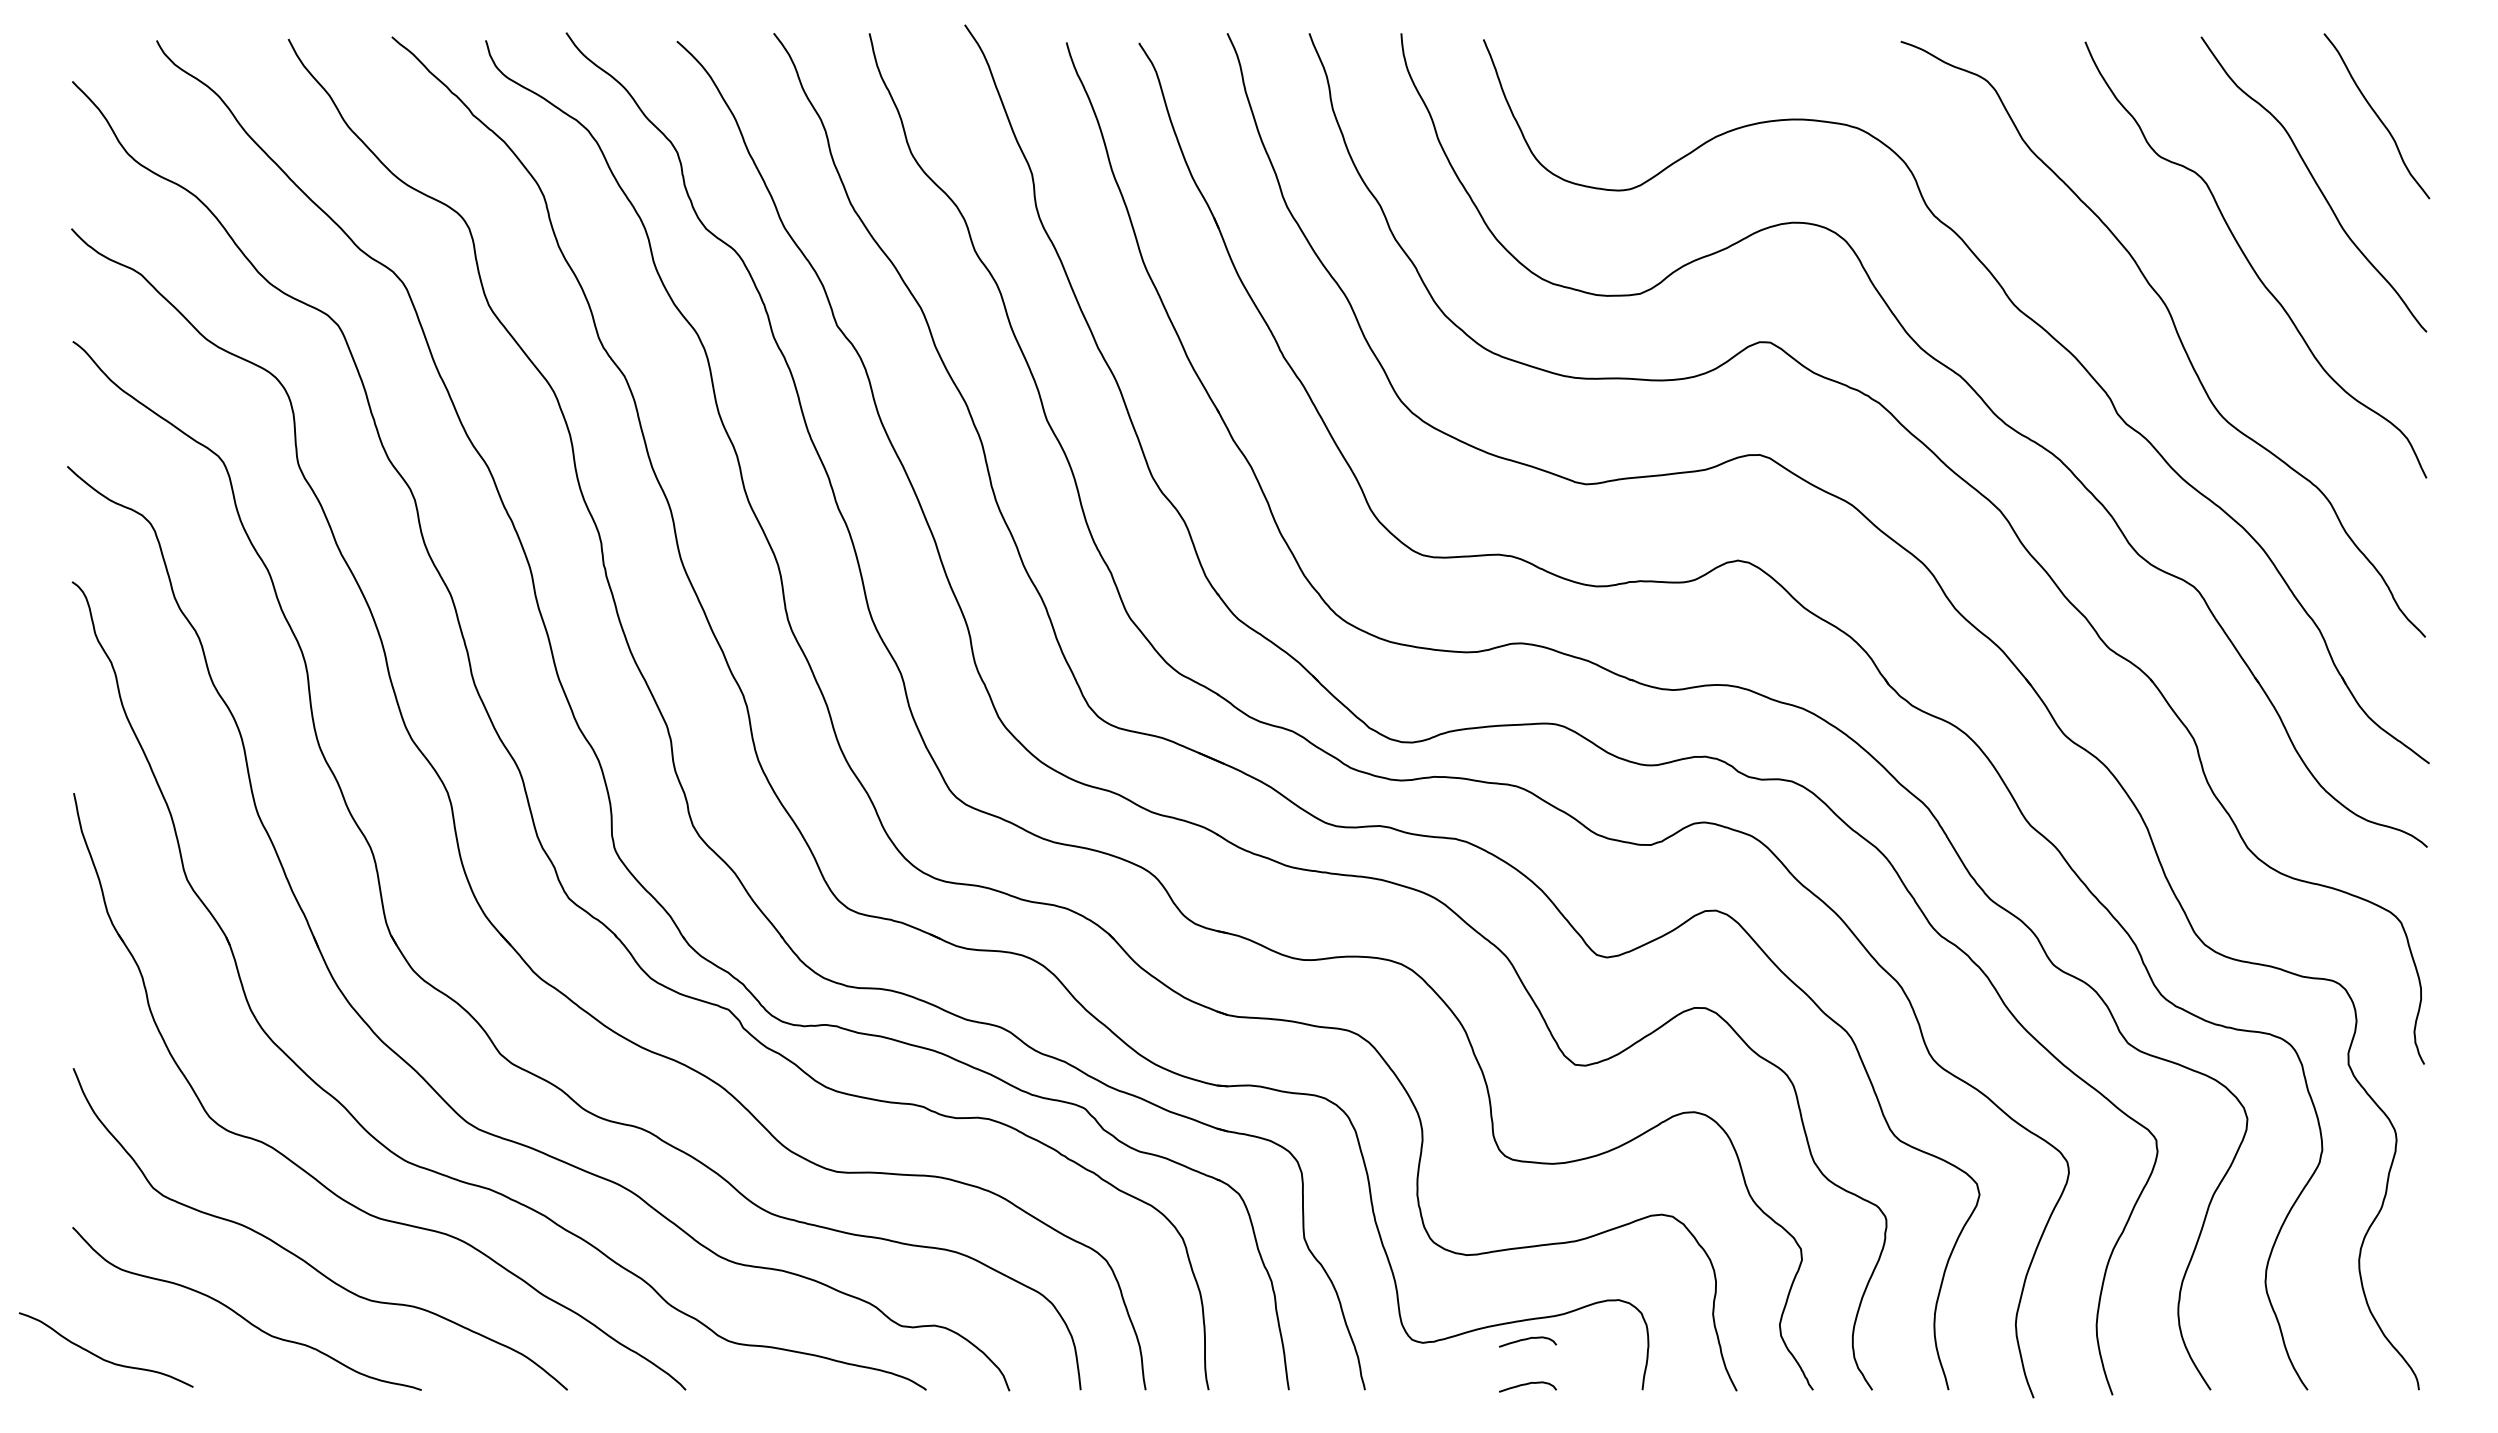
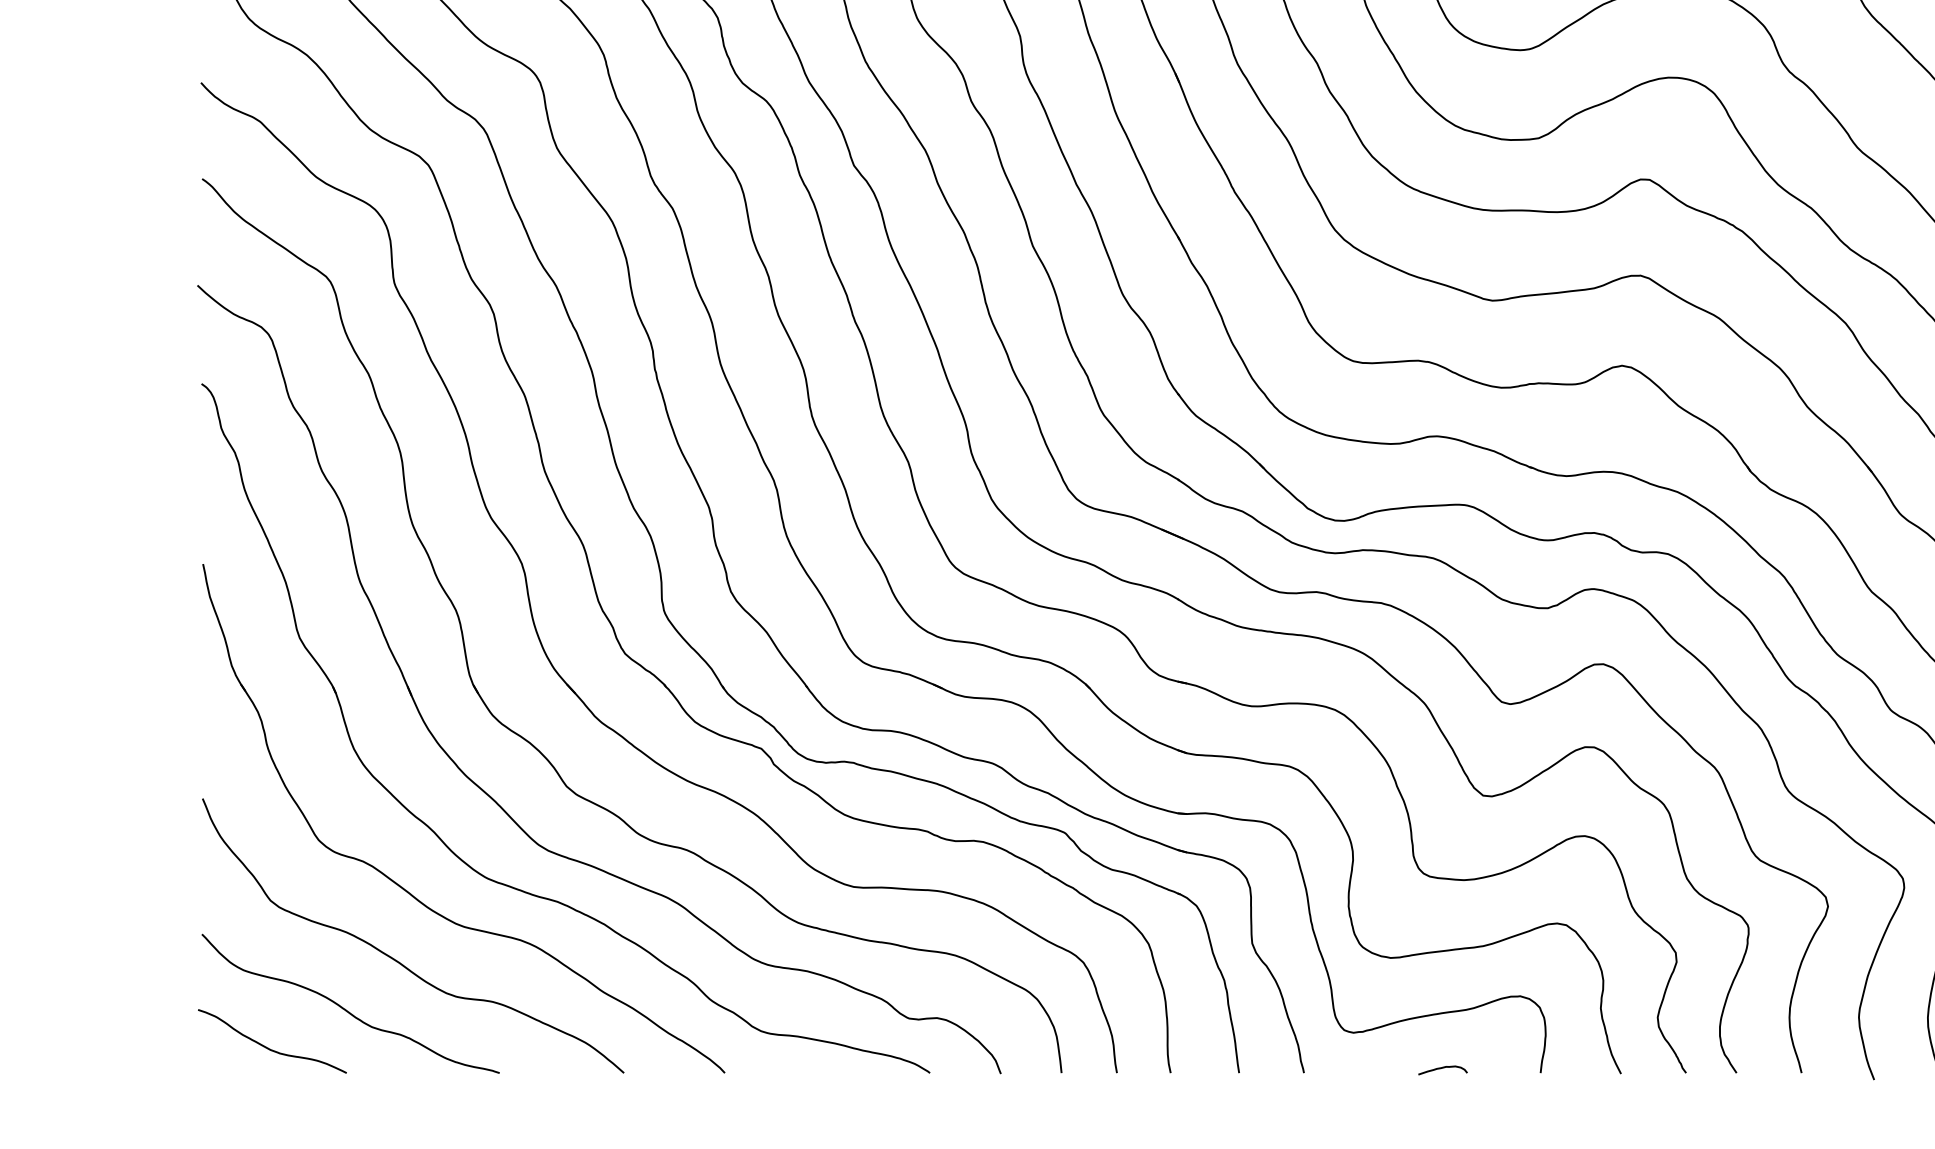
curve: (1528, 1339) -> (1443, 1029), removed
curve: (101, 1357) -> (268, 1047), moved

